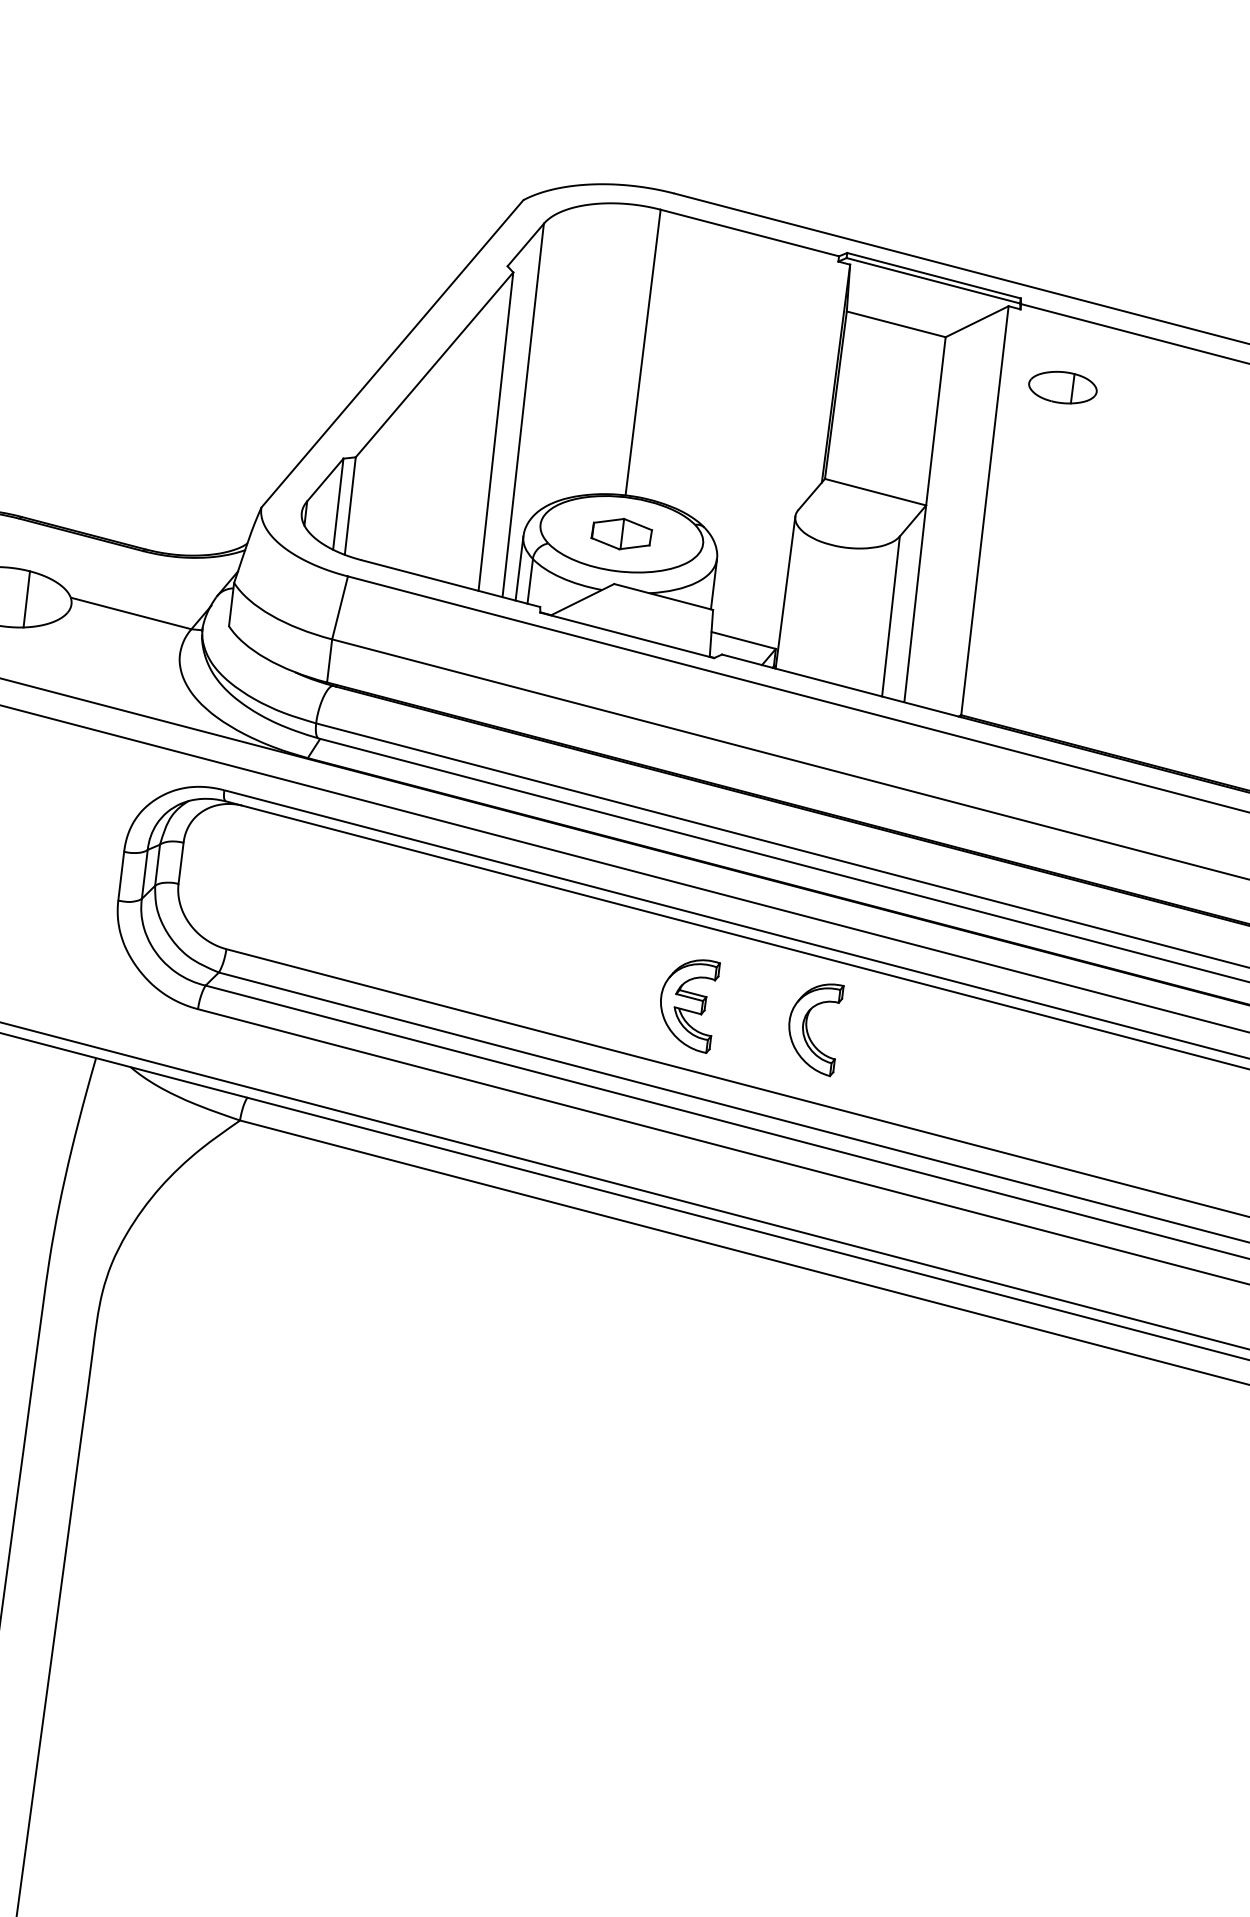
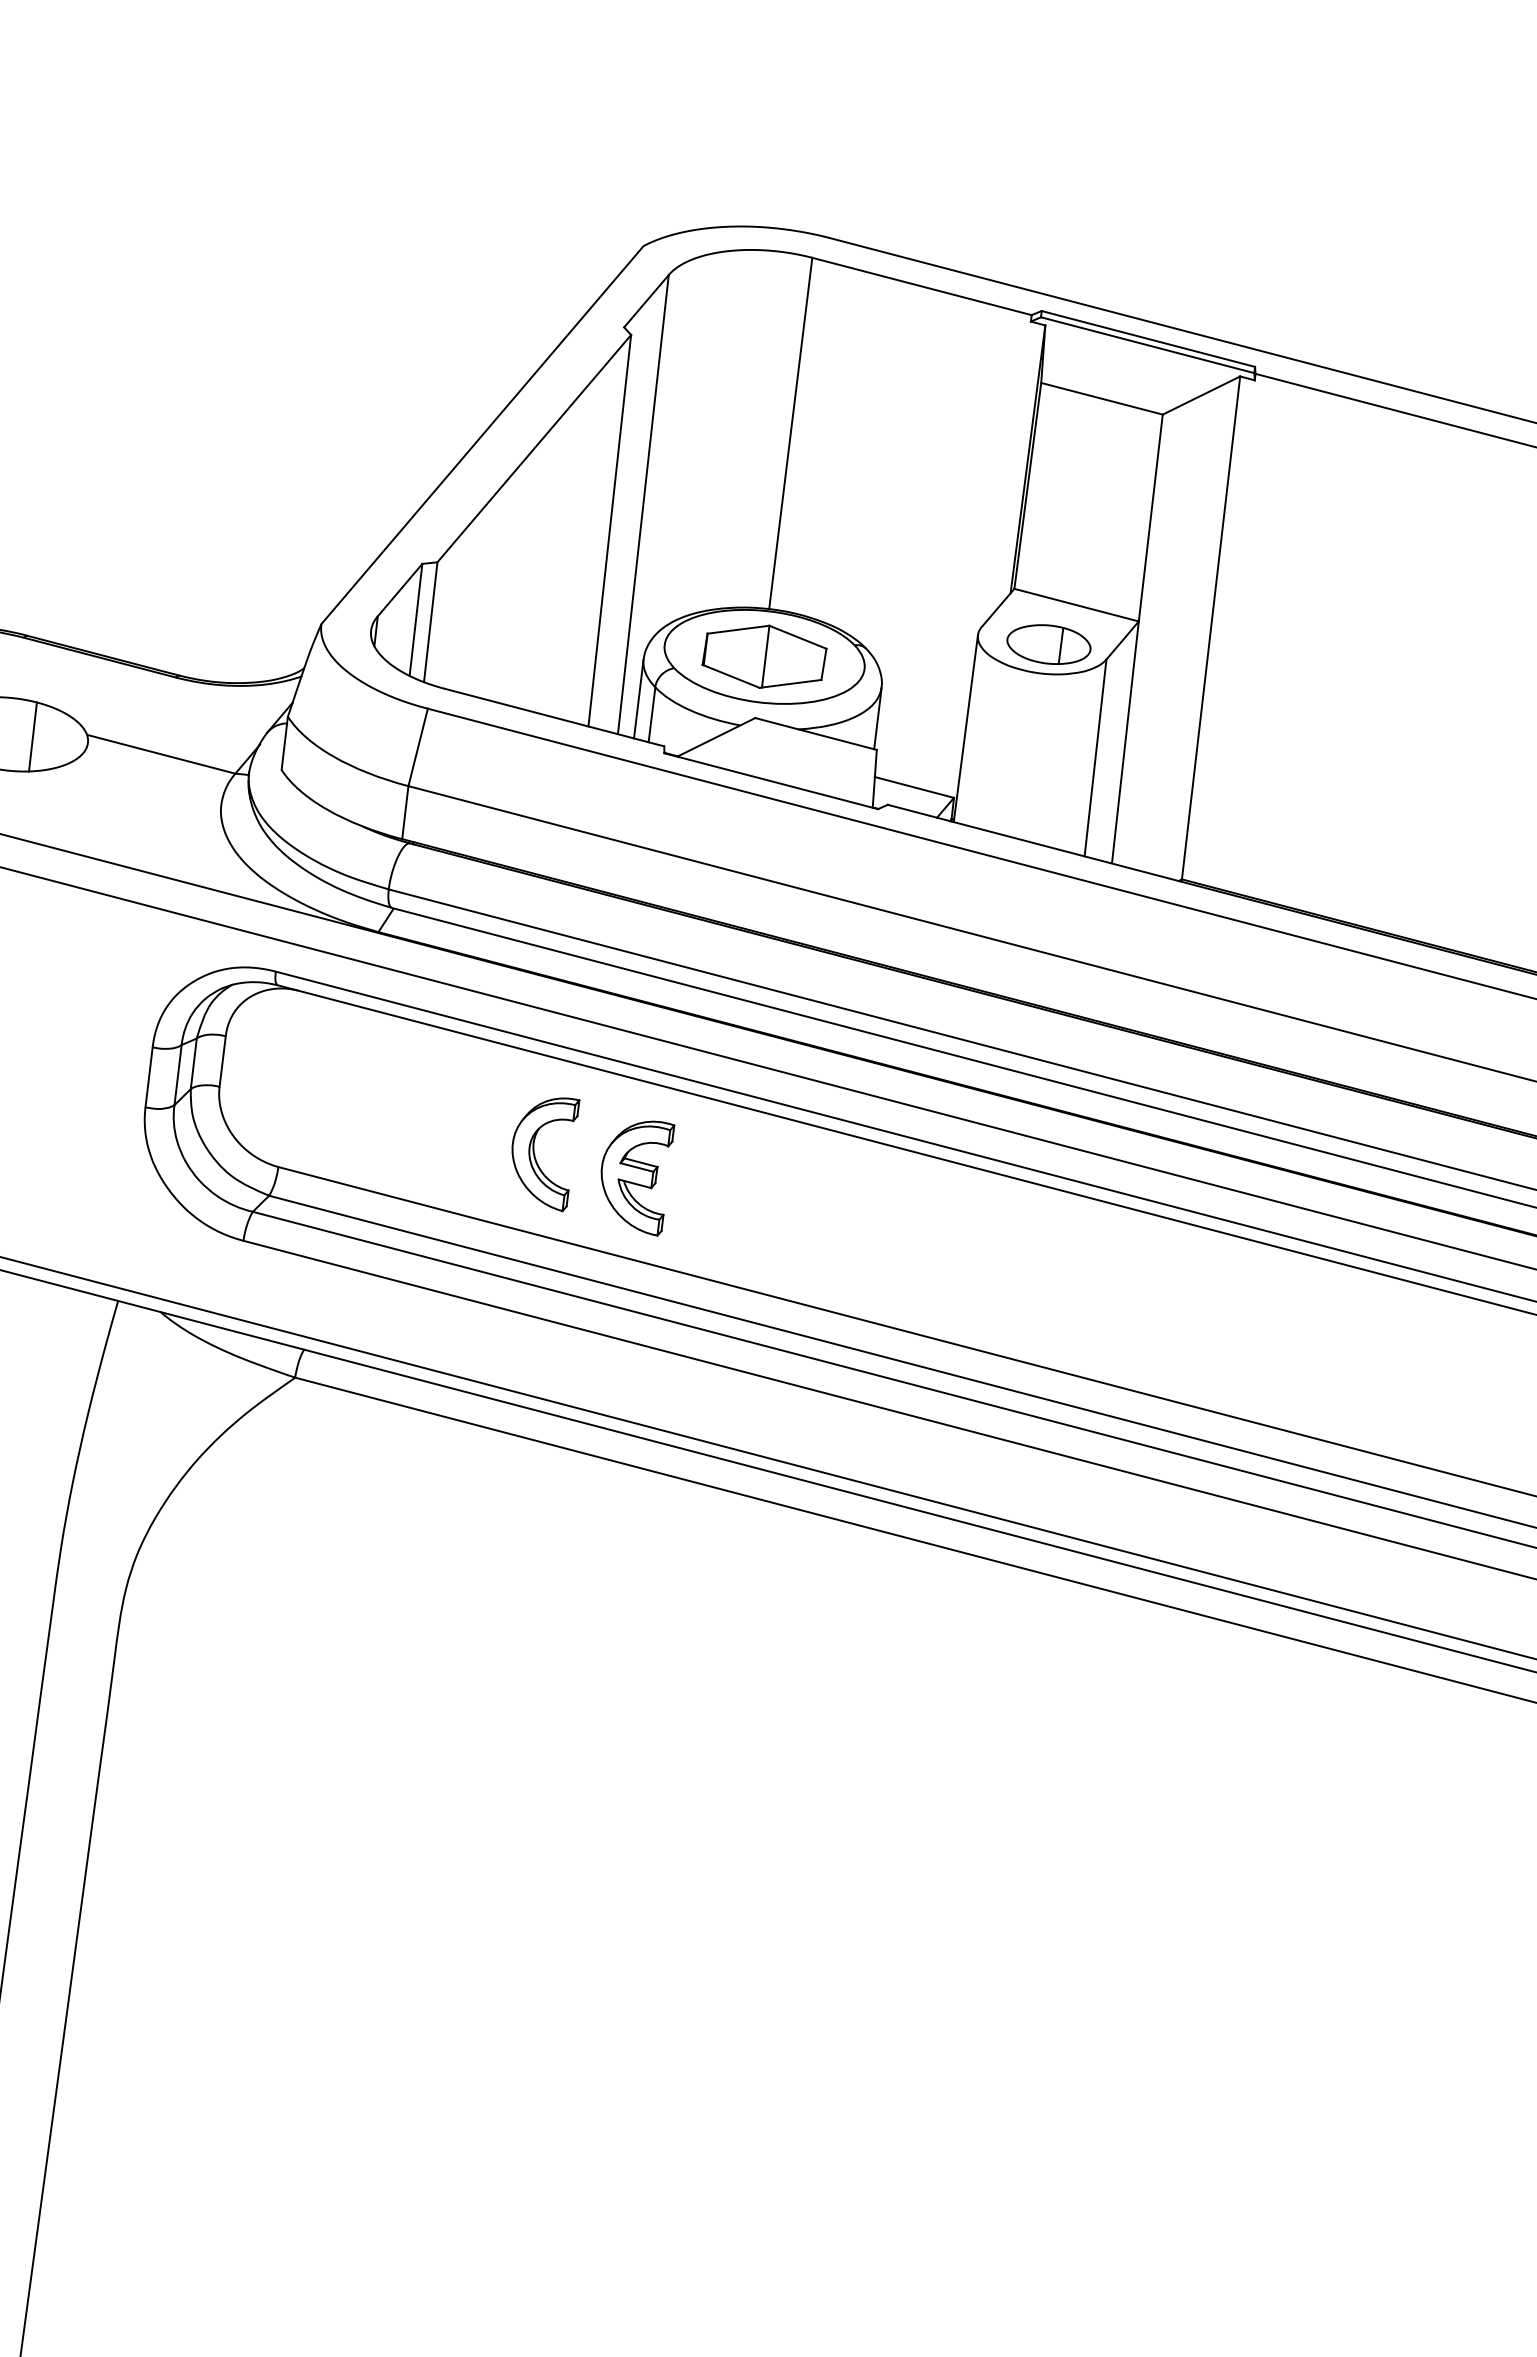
part: (1062, 387) -> (1048, 644), moved
part: (621, 533) -> (764, 656), size x1.67
part: (690, 1006) -> (637, 1178), moved
part: (807, 1030) -> (535, 1155), moved

